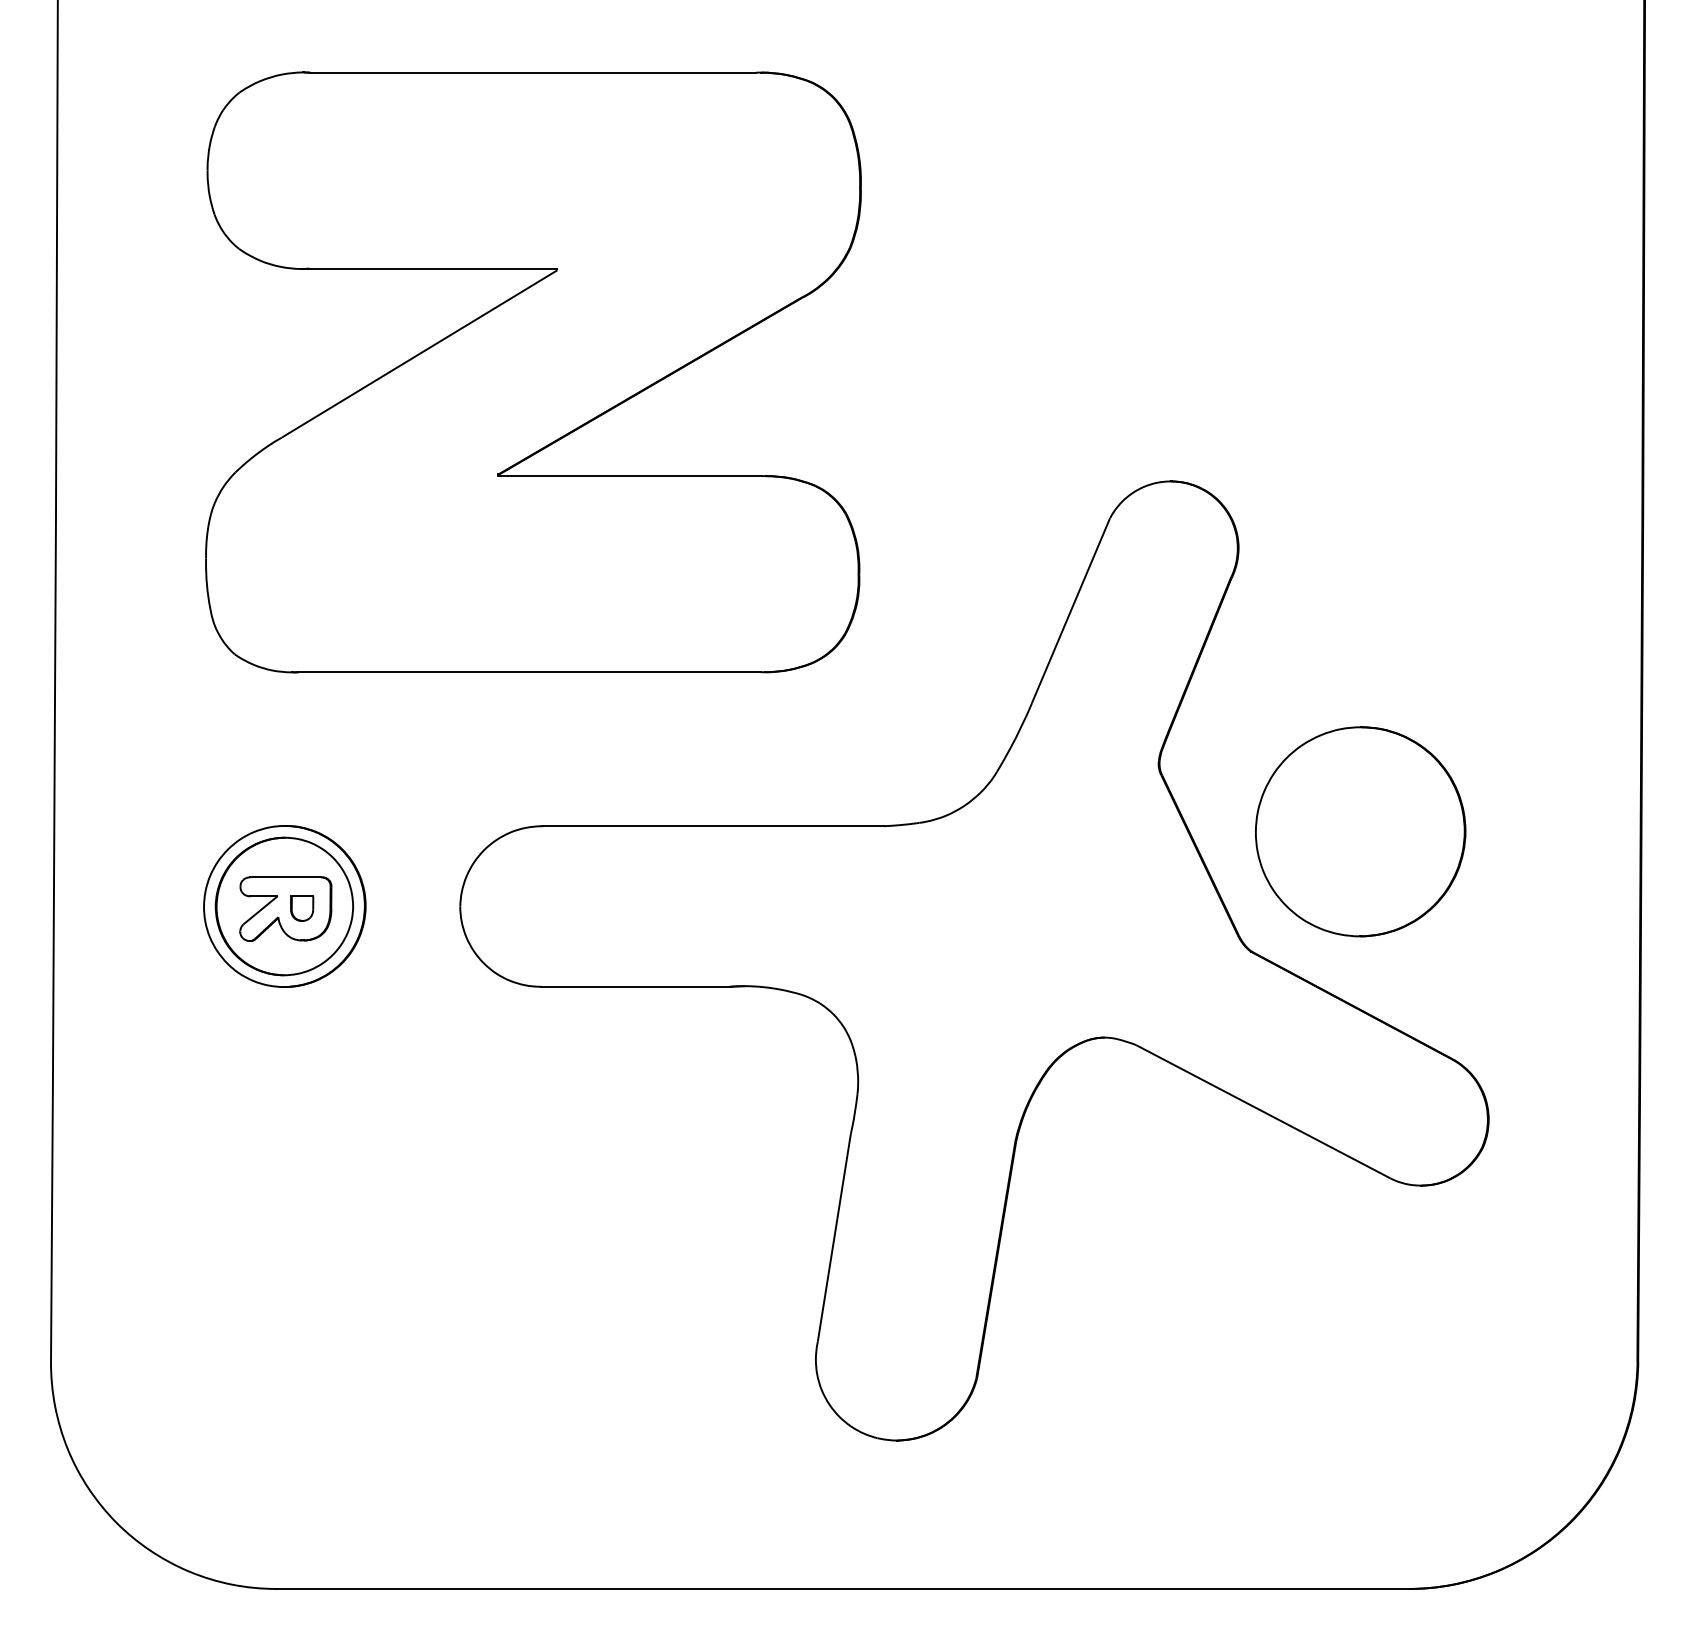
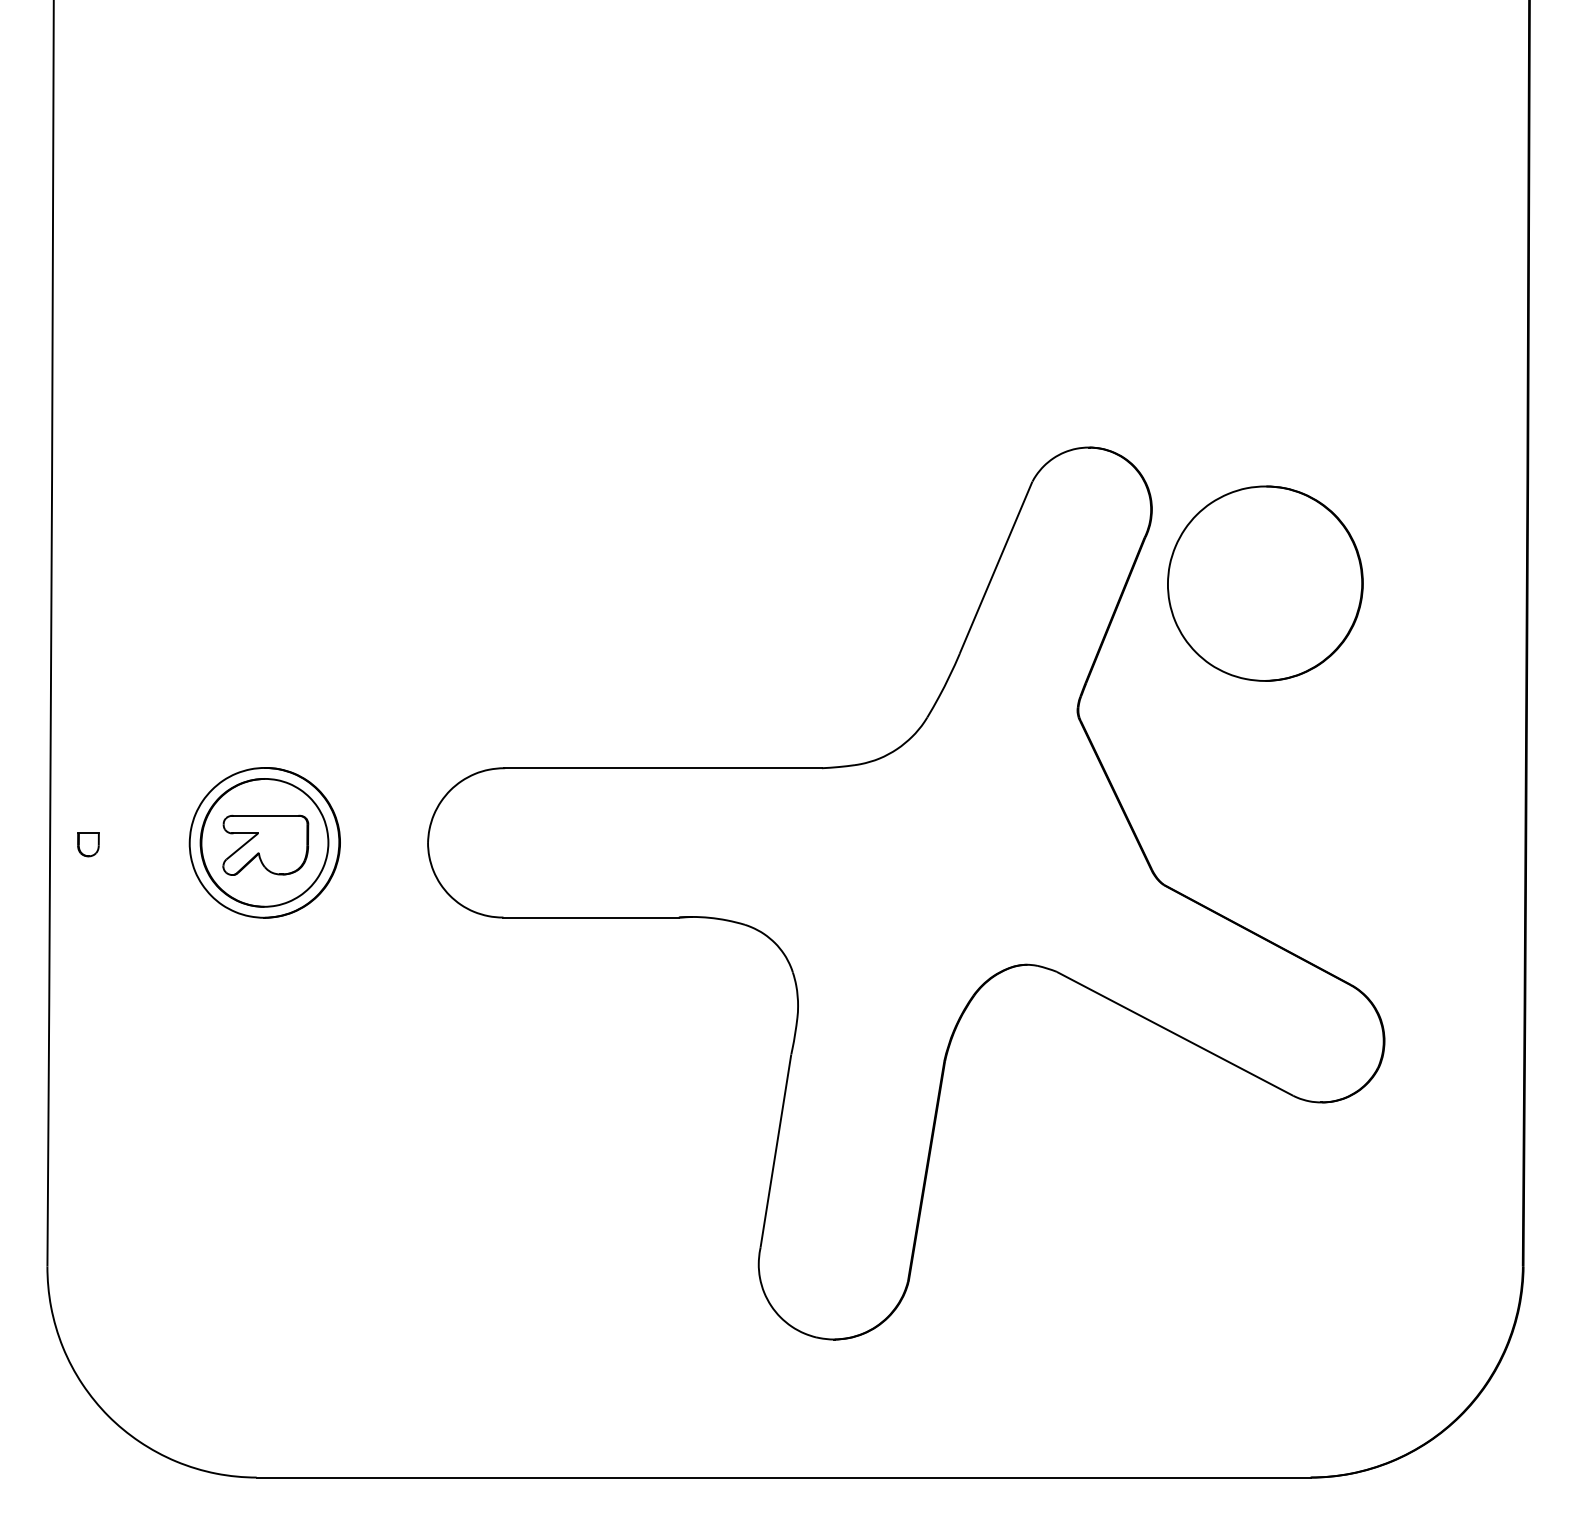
part: (533, 372) -> (496, 346), removed
part: (1360, 831) -> (1265, 583), moved
part: (302, 908) -> (88, 844), moved

